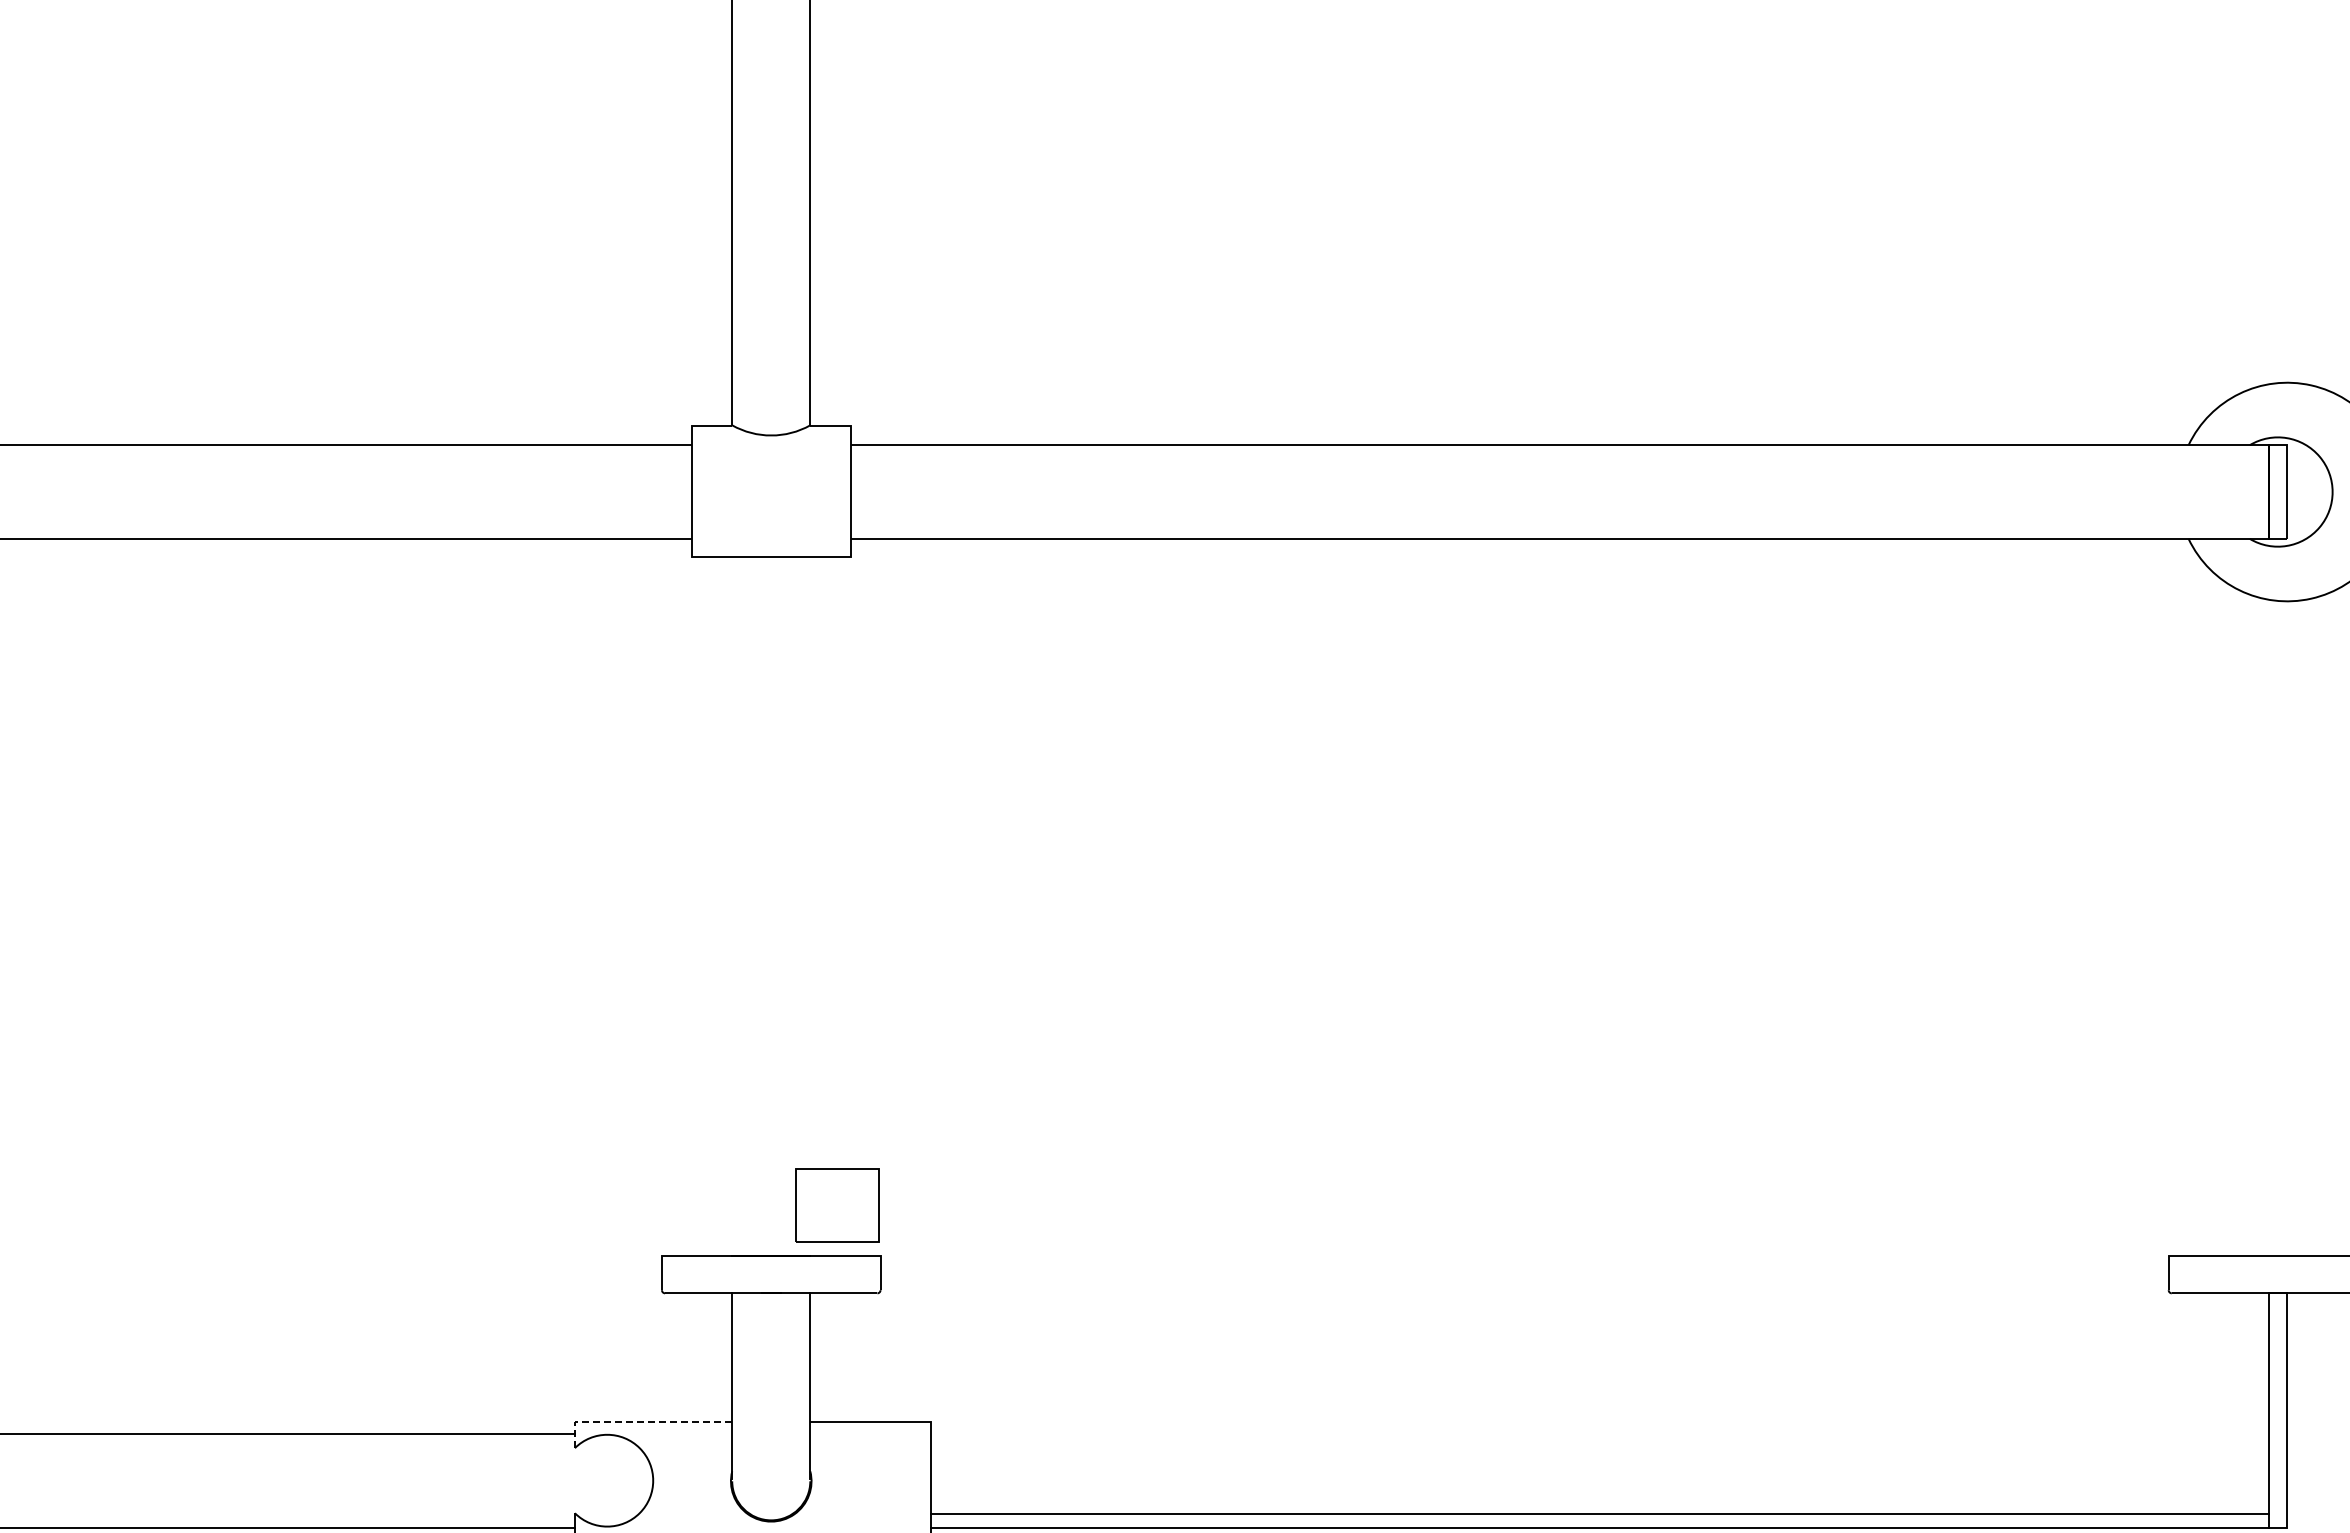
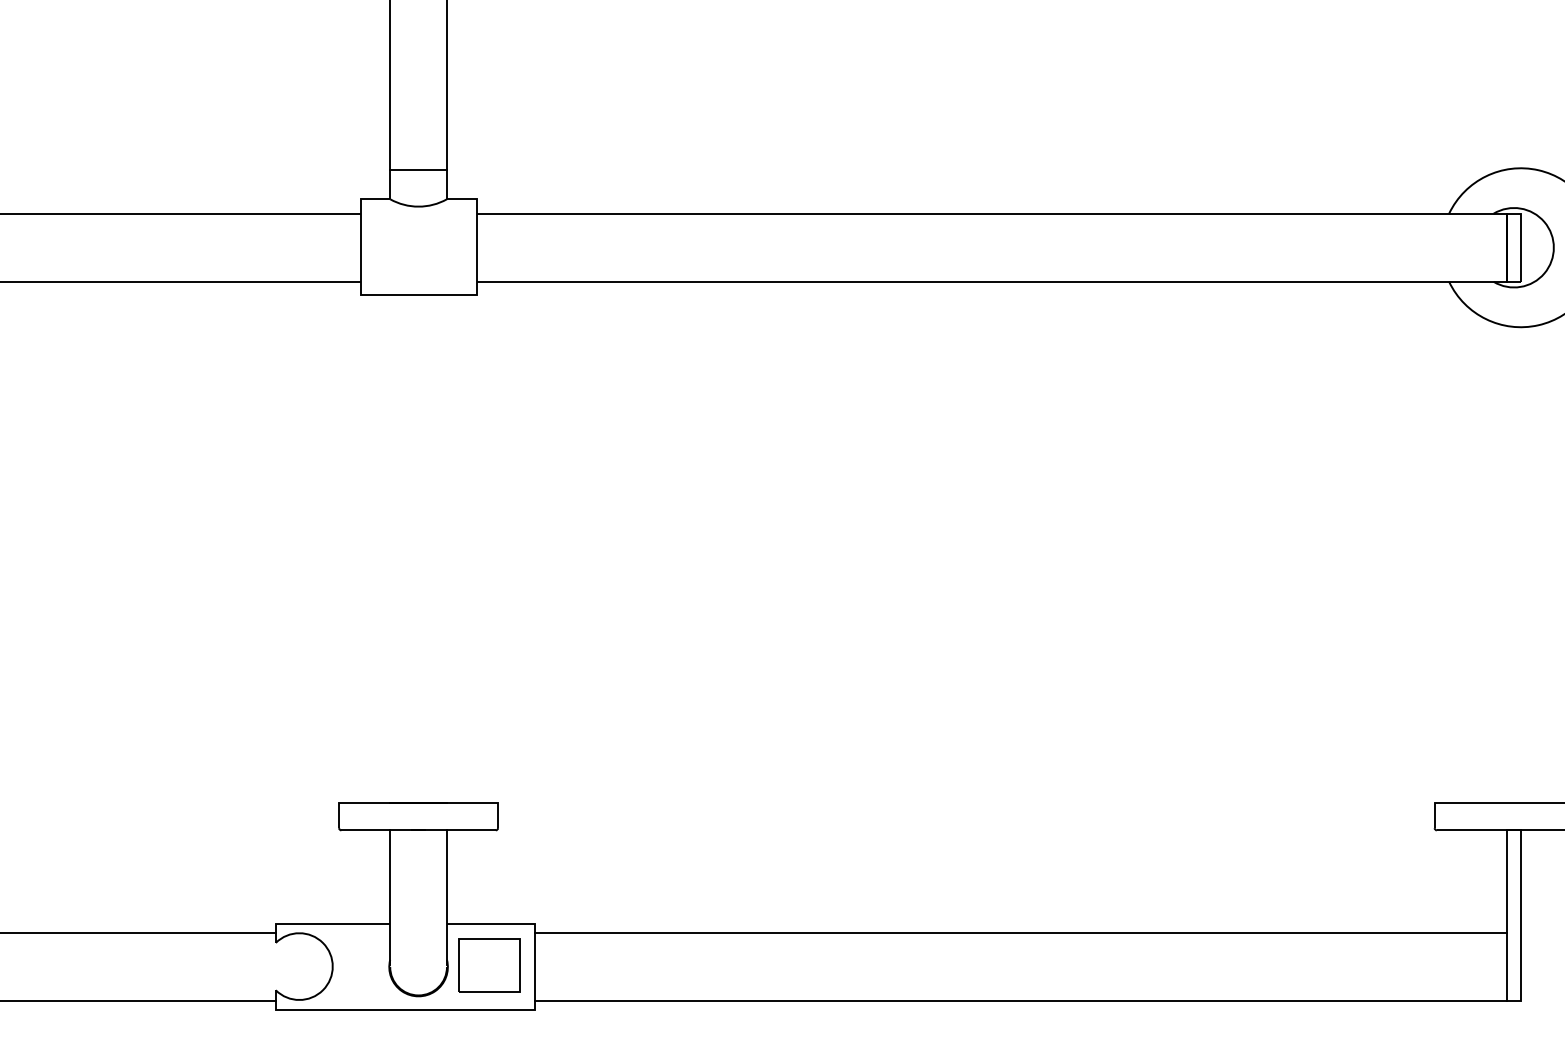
line: (771, 384) -> (418, 169), added
part: (837, 1205) -> (489, 965), moved
line: (639, 1421) -> (322, 923), dashed -> solid
line: (1599, 1513) -> (1020, 932), moved

